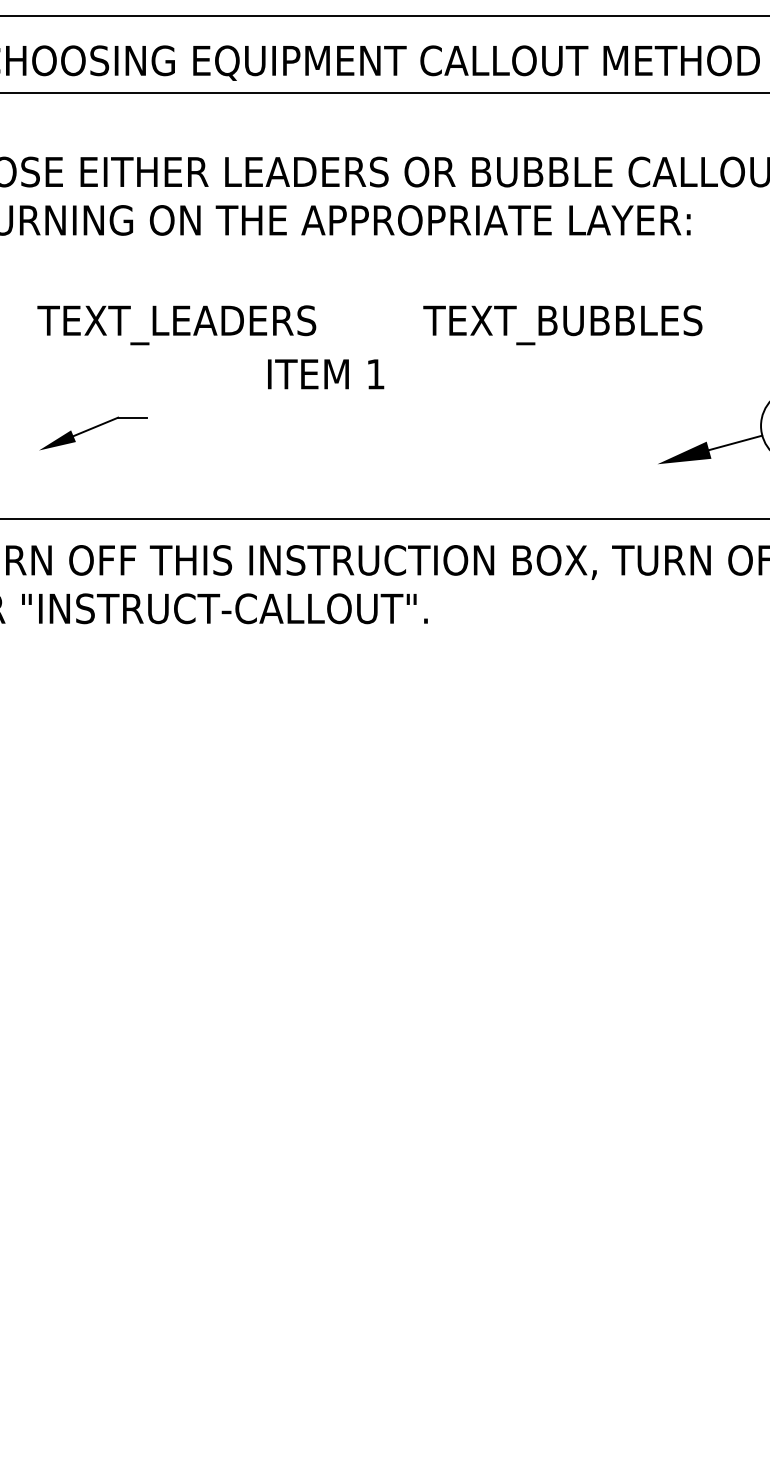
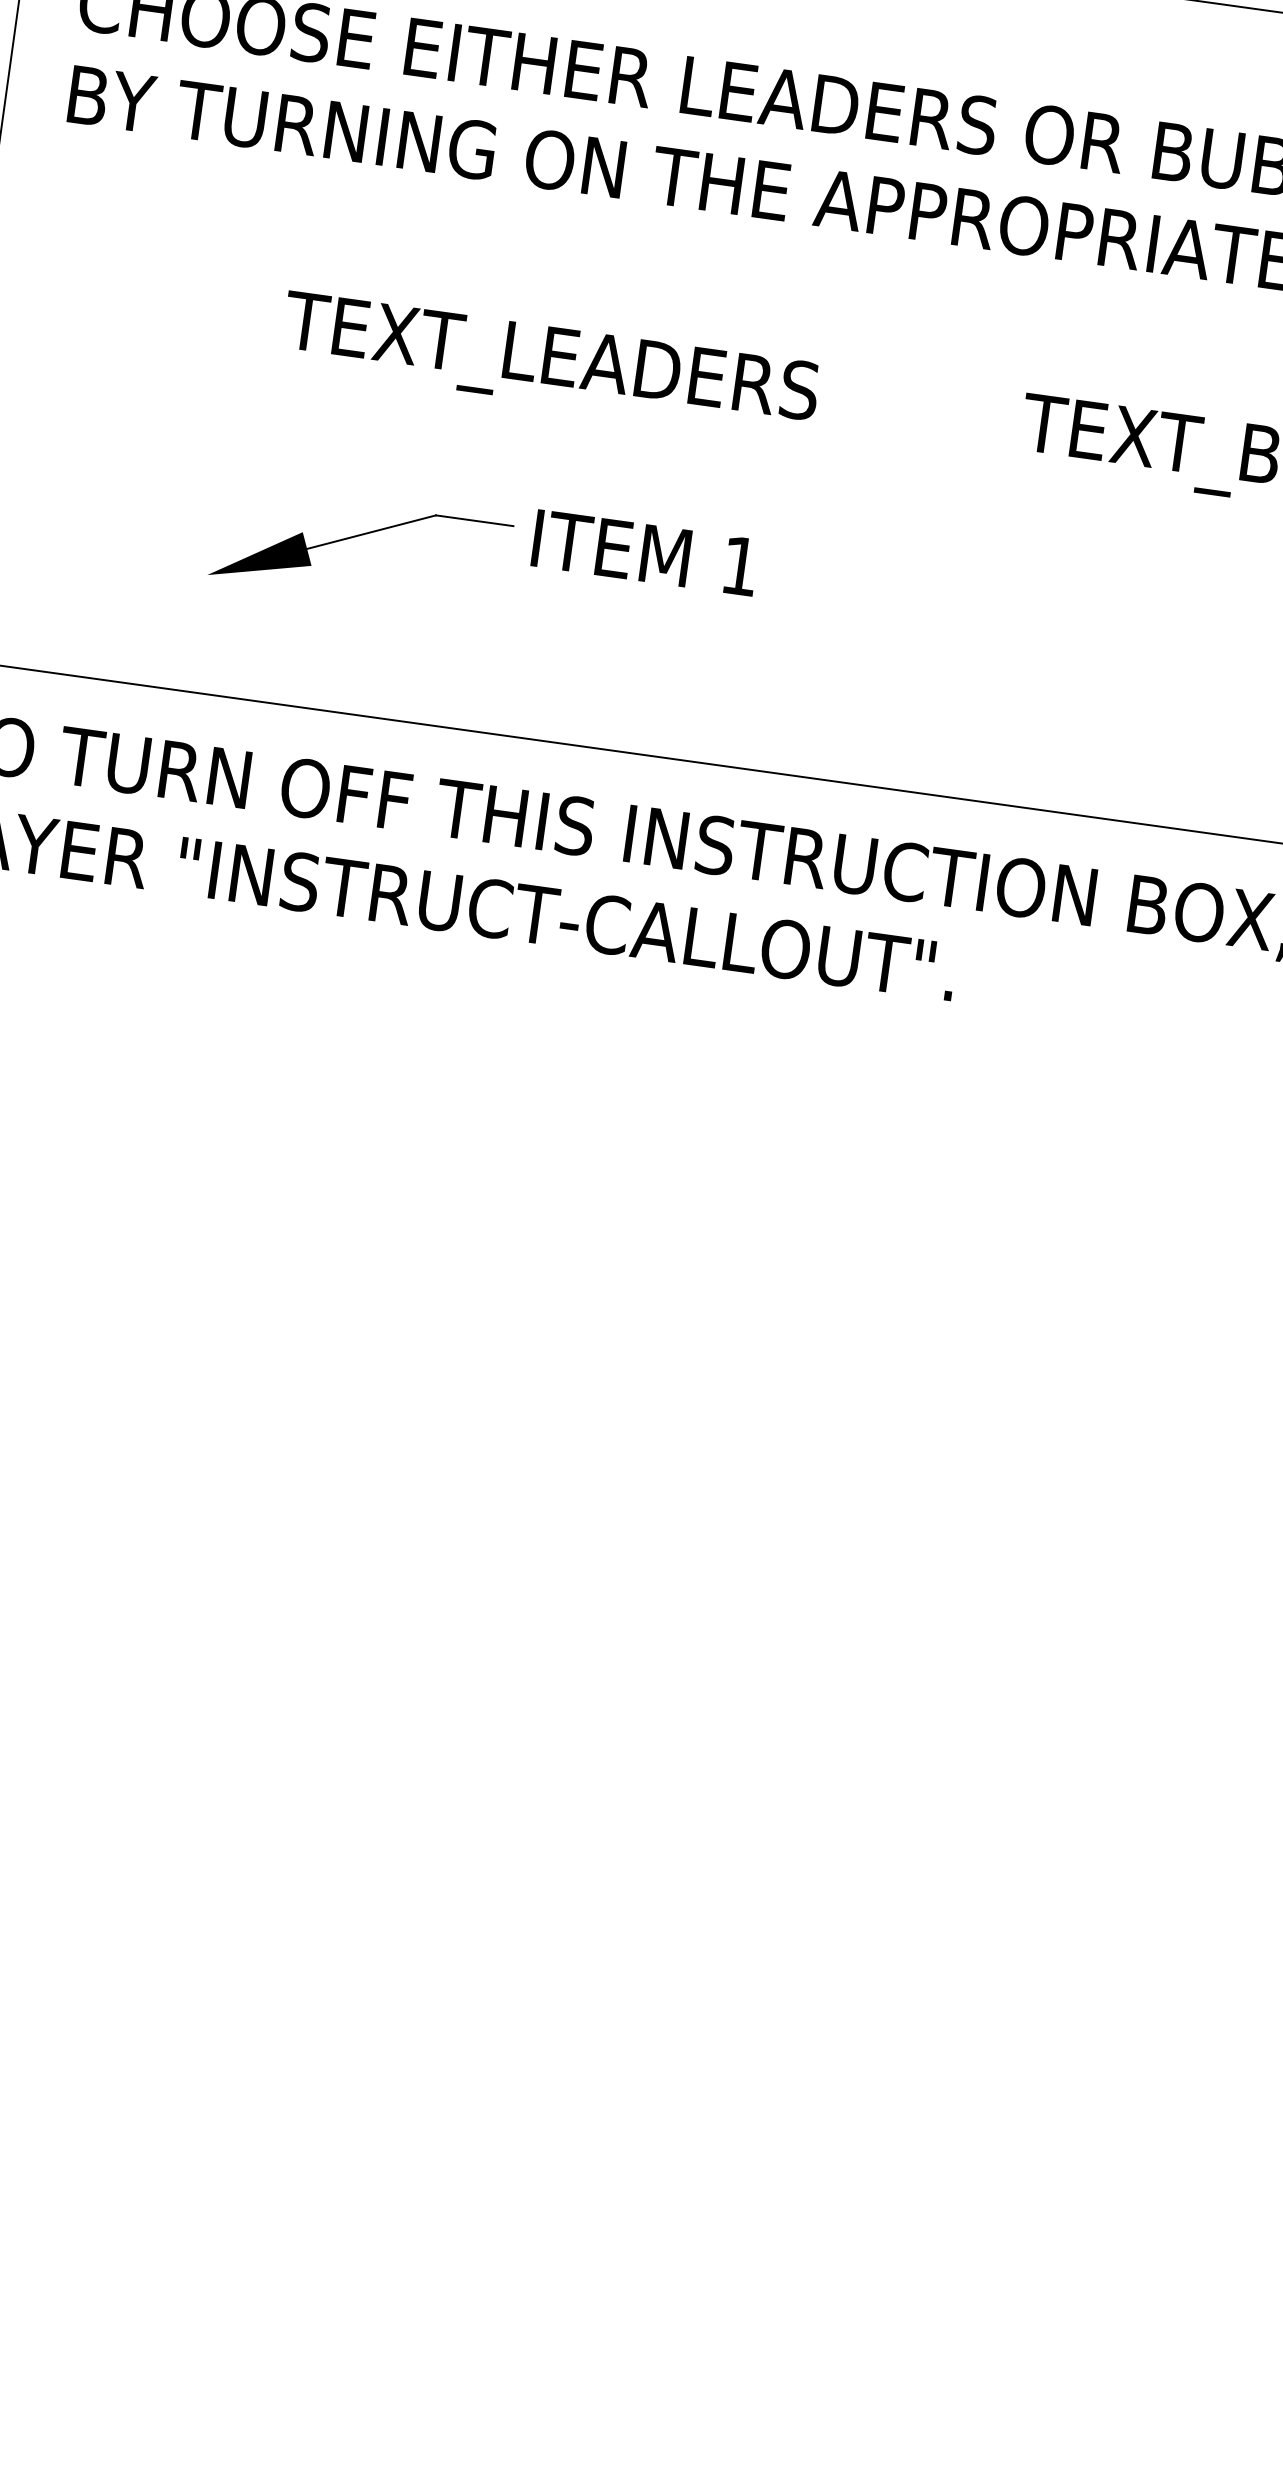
text: (326, 374) -> (646, 553), moved
part: (92, 433) -> (360, 548), size x1.43

